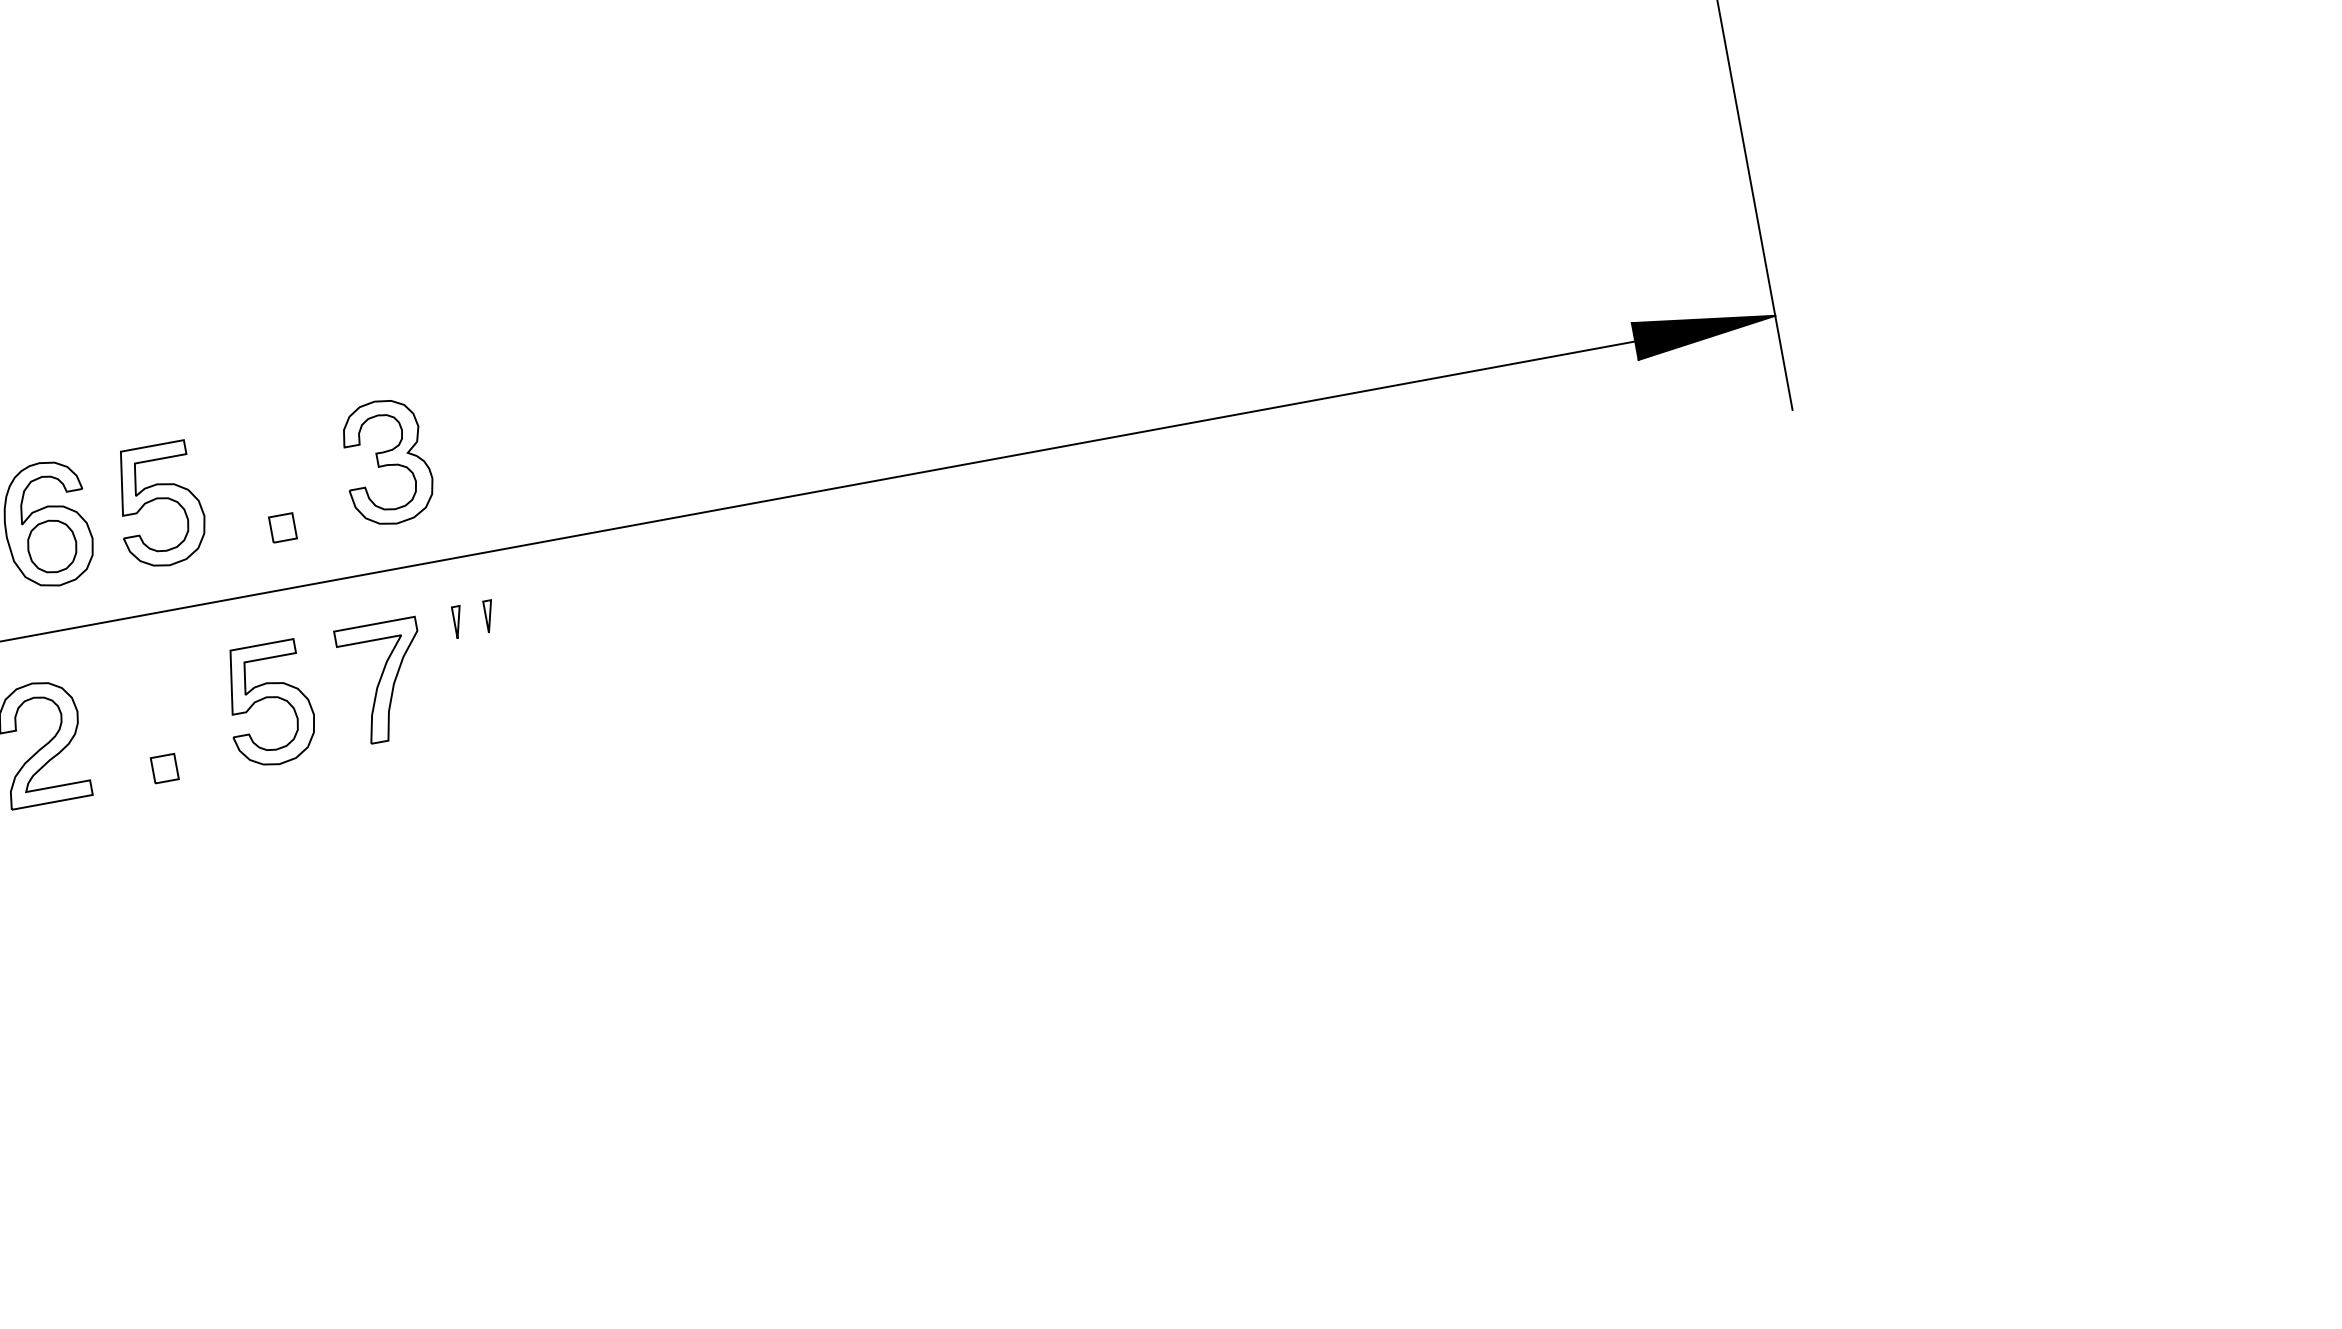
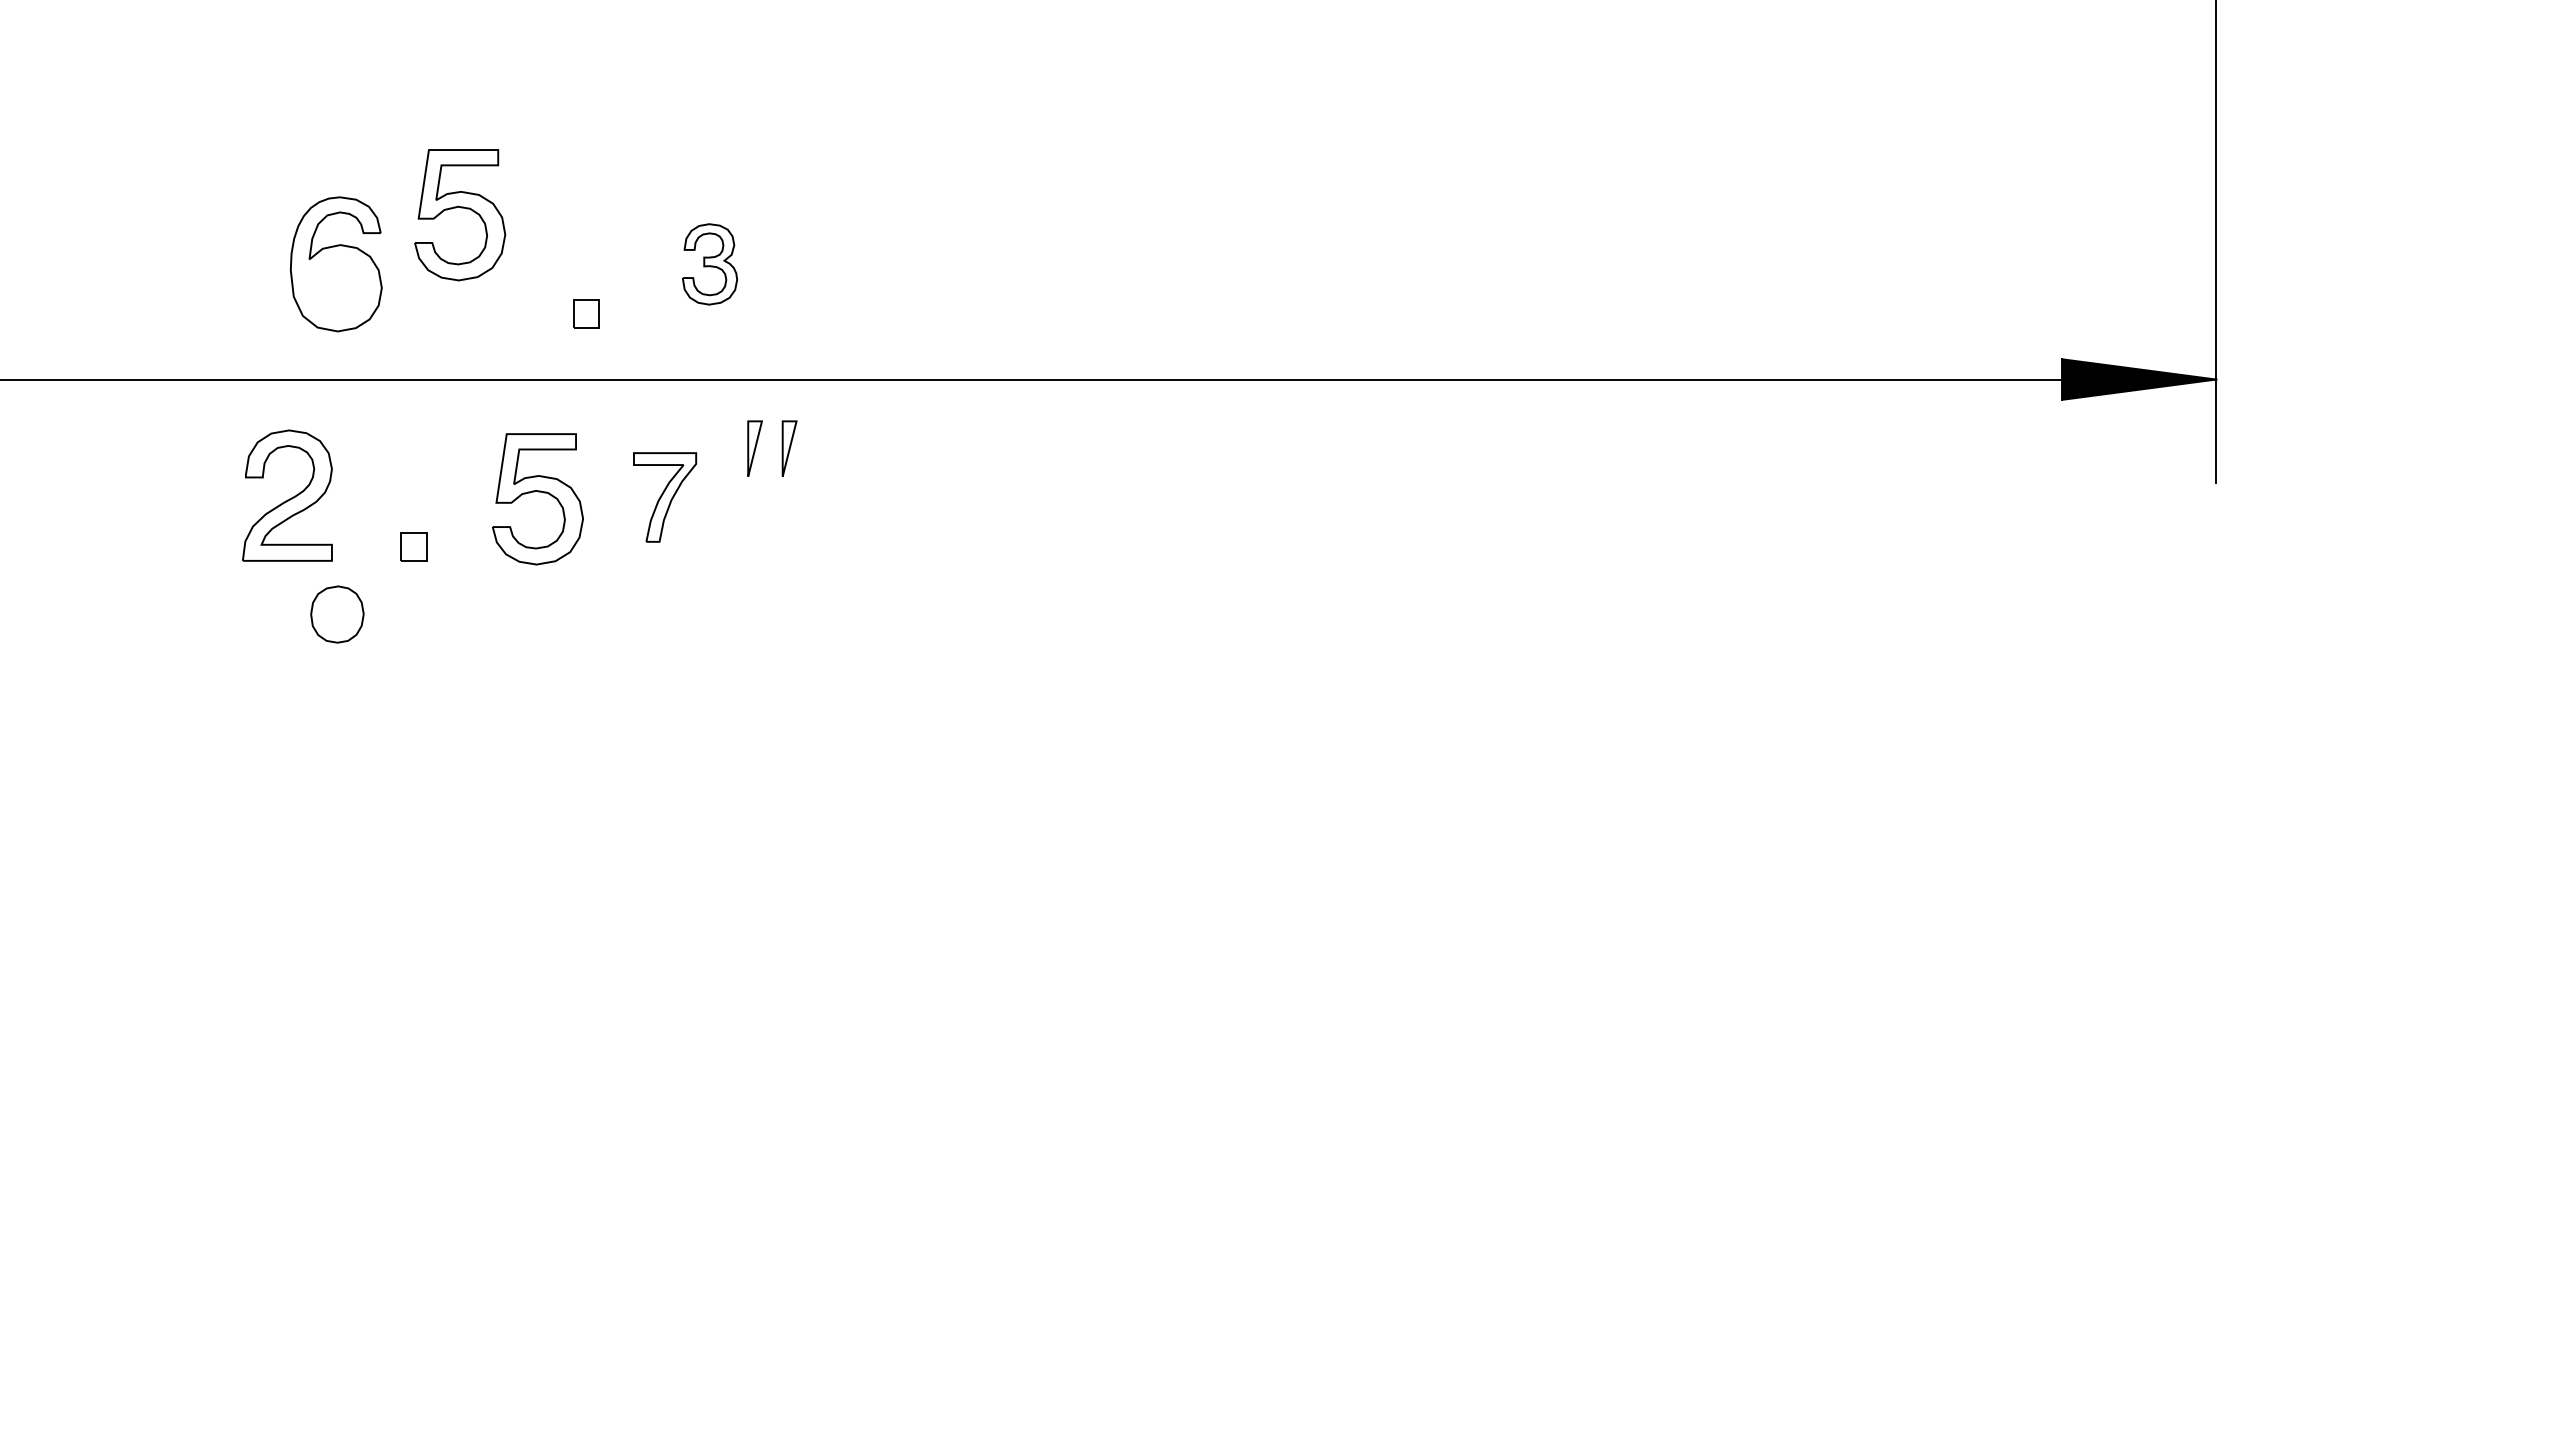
part: (386, 462) -> (709, 264), size x0.6
part: (160, 499) -> (461, 208), moved
part: (52, 546) -> (337, 614), moved
part: (489, 615) -> (789, 447), size x1.6
part: (457, 621) -> (754, 447), size x1.6
part: (384, 681) -> (664, 497), size x0.7

